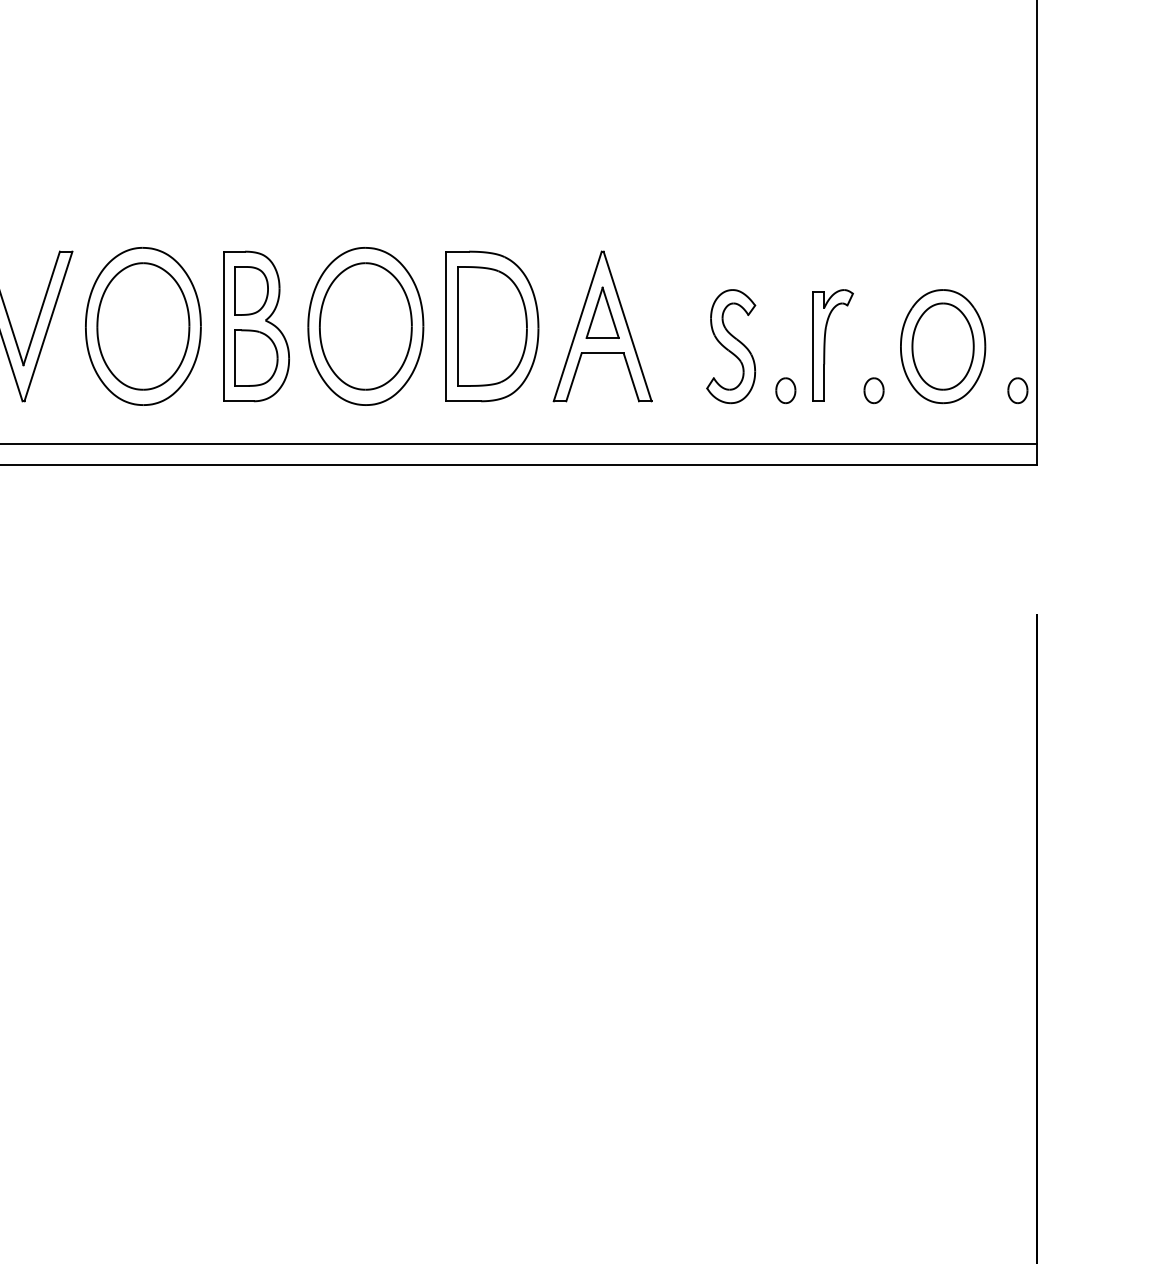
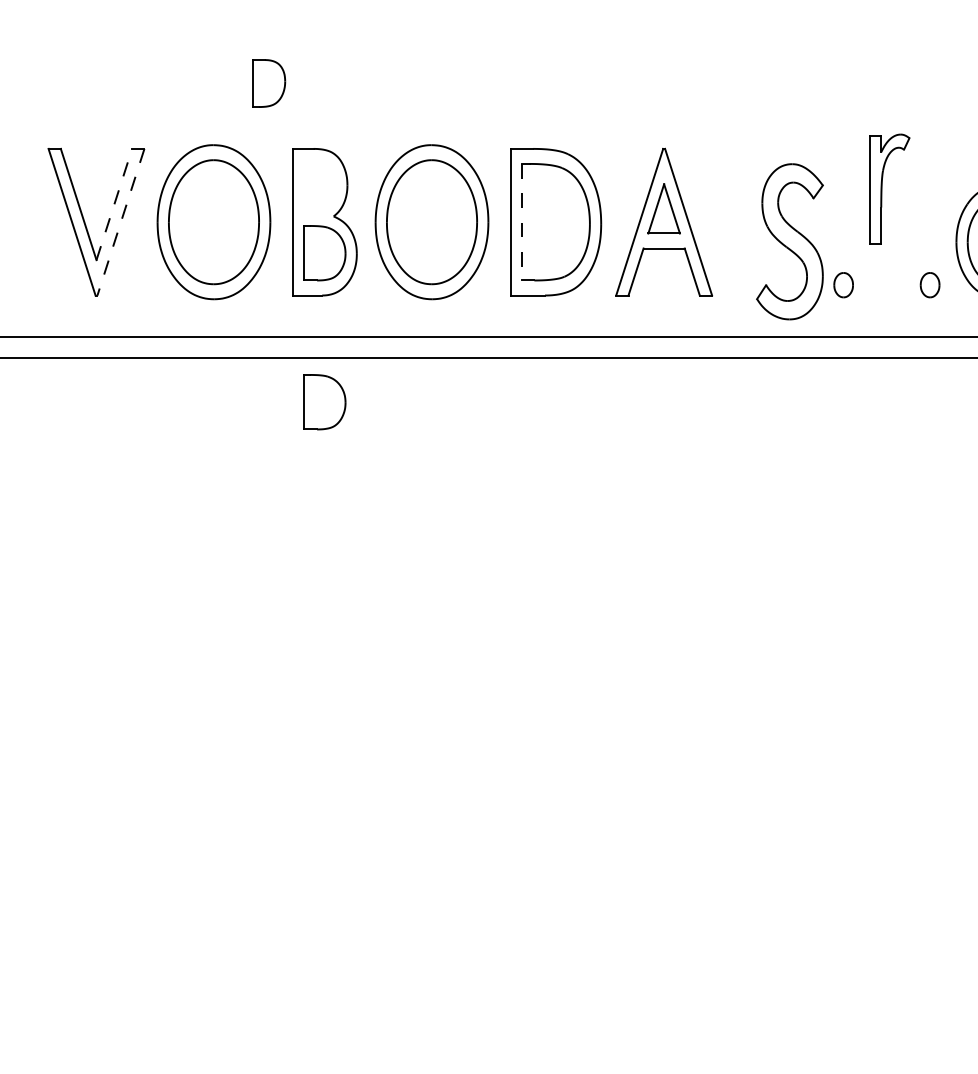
part: (251, 290) -> (268, 83), moved
line: (41, 308) -> (114, 204), solid -> dashed
line: (48, 326) -> (120, 222), solid -> dashed
line: (457, 326) -> (521, 222), solid -> dashed
part: (825, 345) -> (882, 188), moved
part: (731, 346) -> (790, 241), size x1.4
part: (256, 509) -> (324, 401), added

